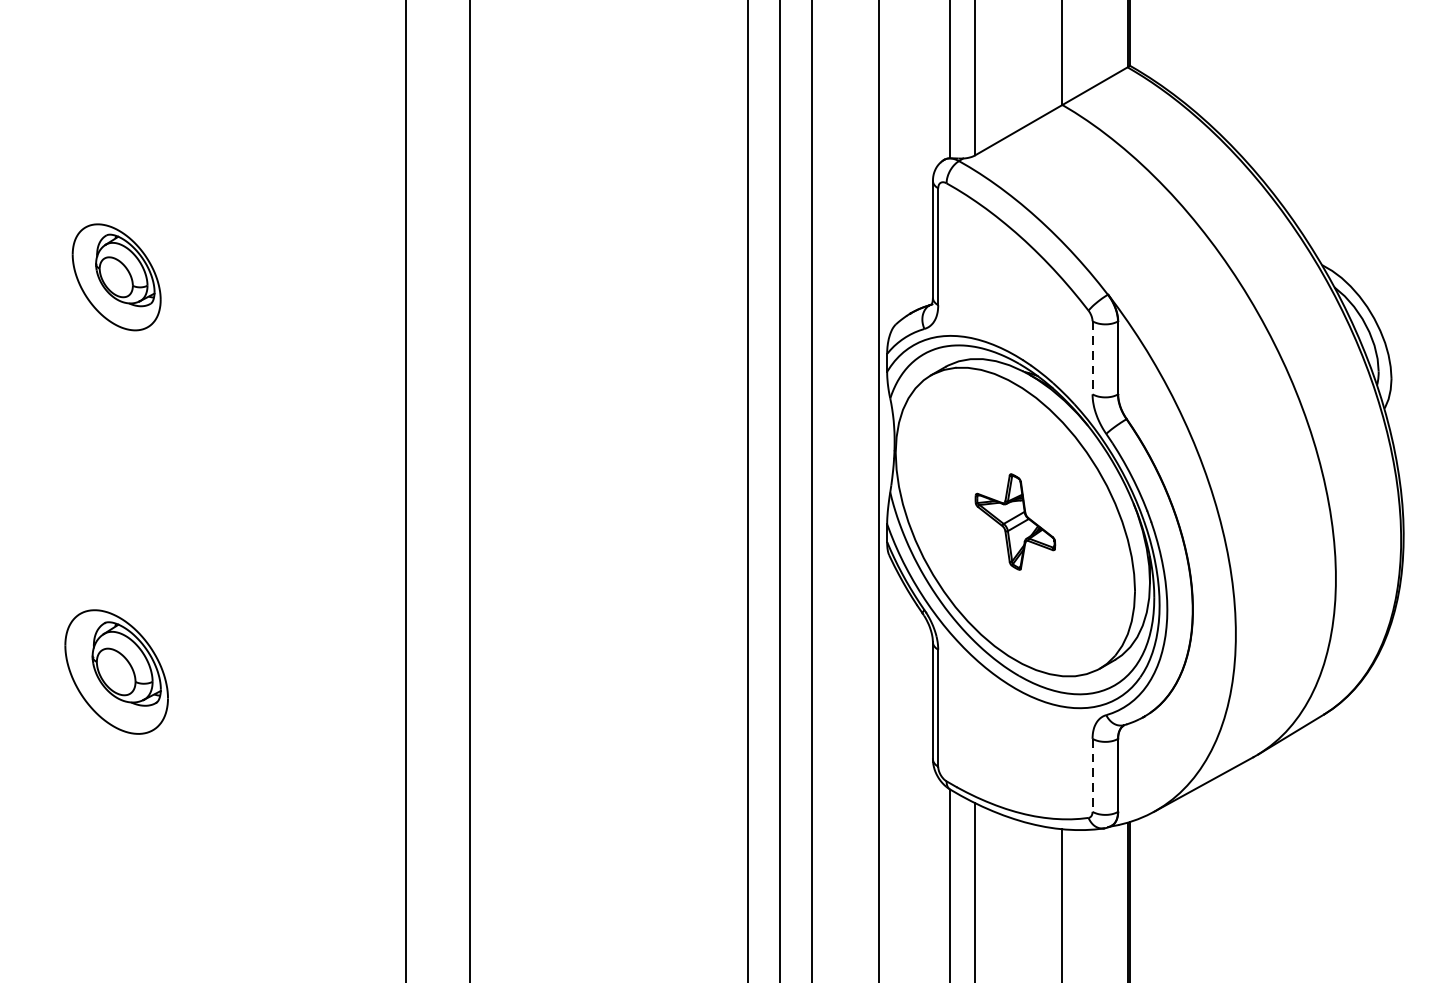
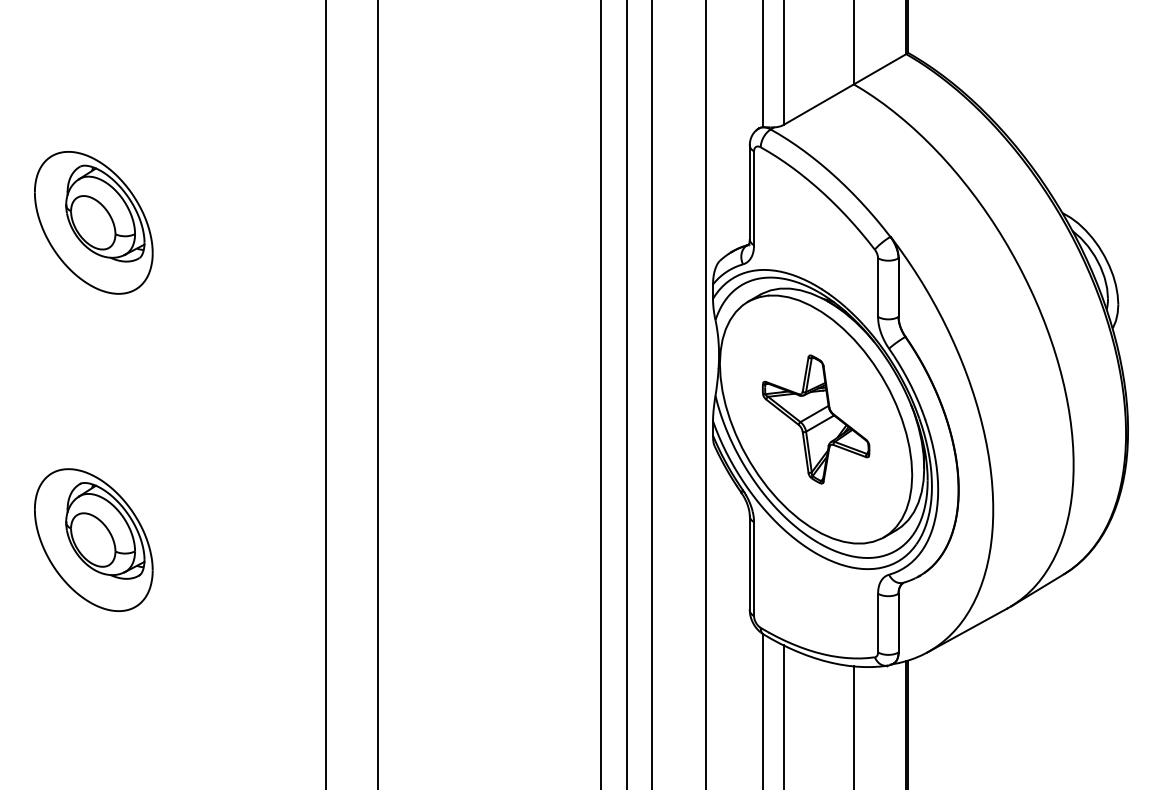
part: (116, 276) -> (93, 222), size x1.67
line: (1093, 358) -> (878, 288), dashed -> solid
part: (1014, 521) -> (815, 419), size x1.67
part: (116, 671) -> (93, 539), size x1.43
line: (1093, 775) -> (878, 623), dashed -> solid

